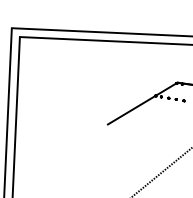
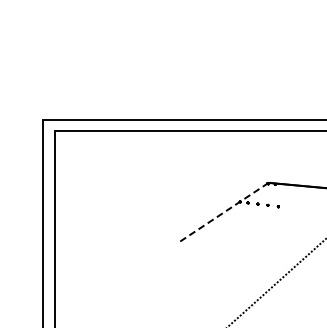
line: (142, 103) -> (222, 213), solid -> dashed

